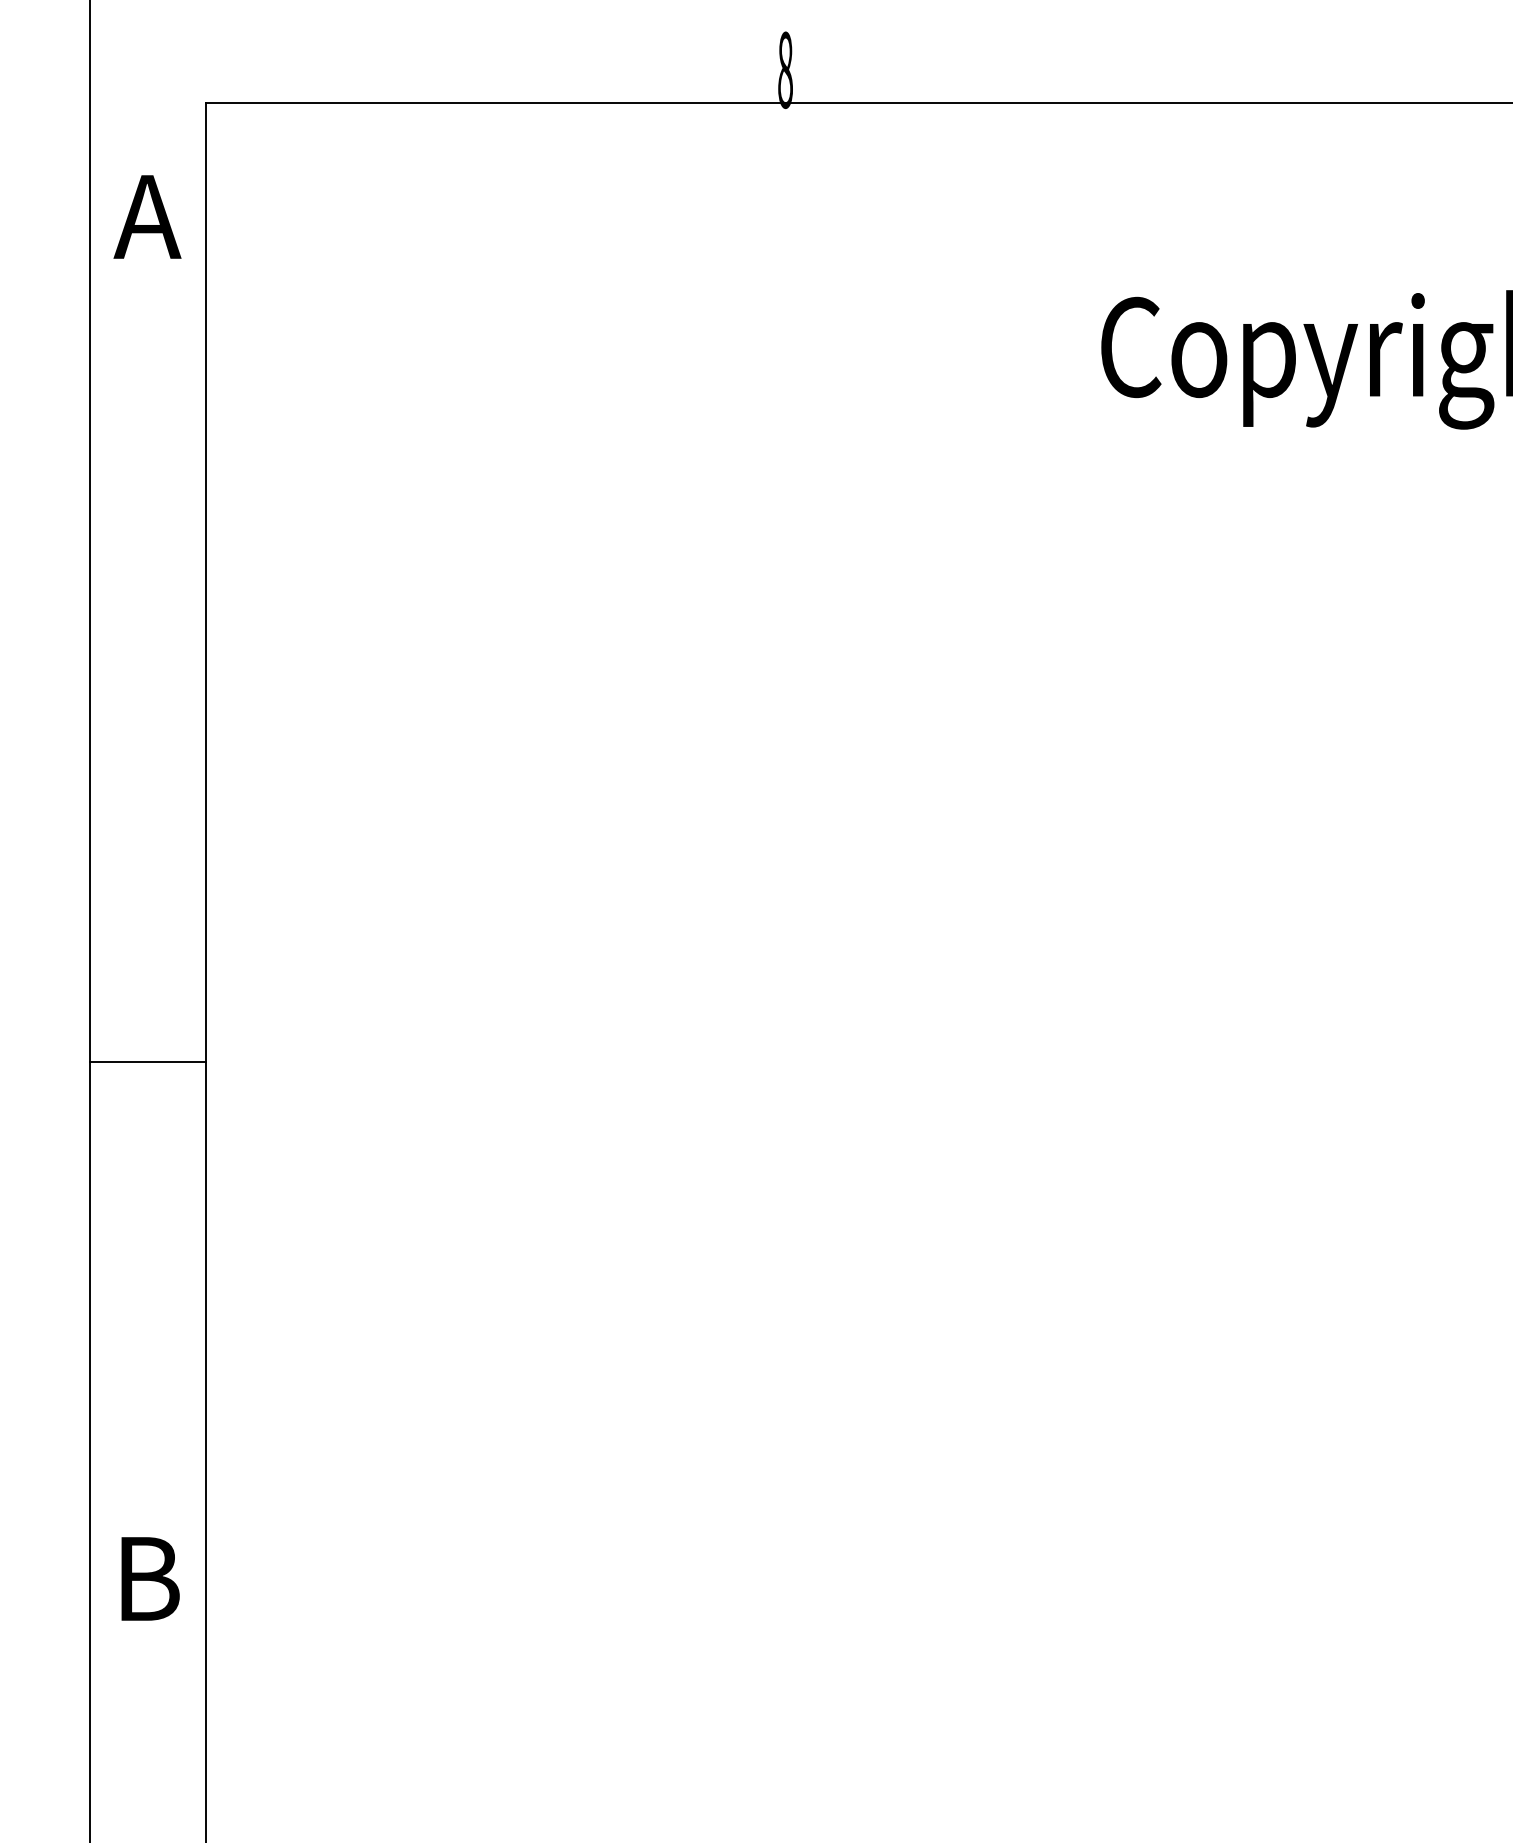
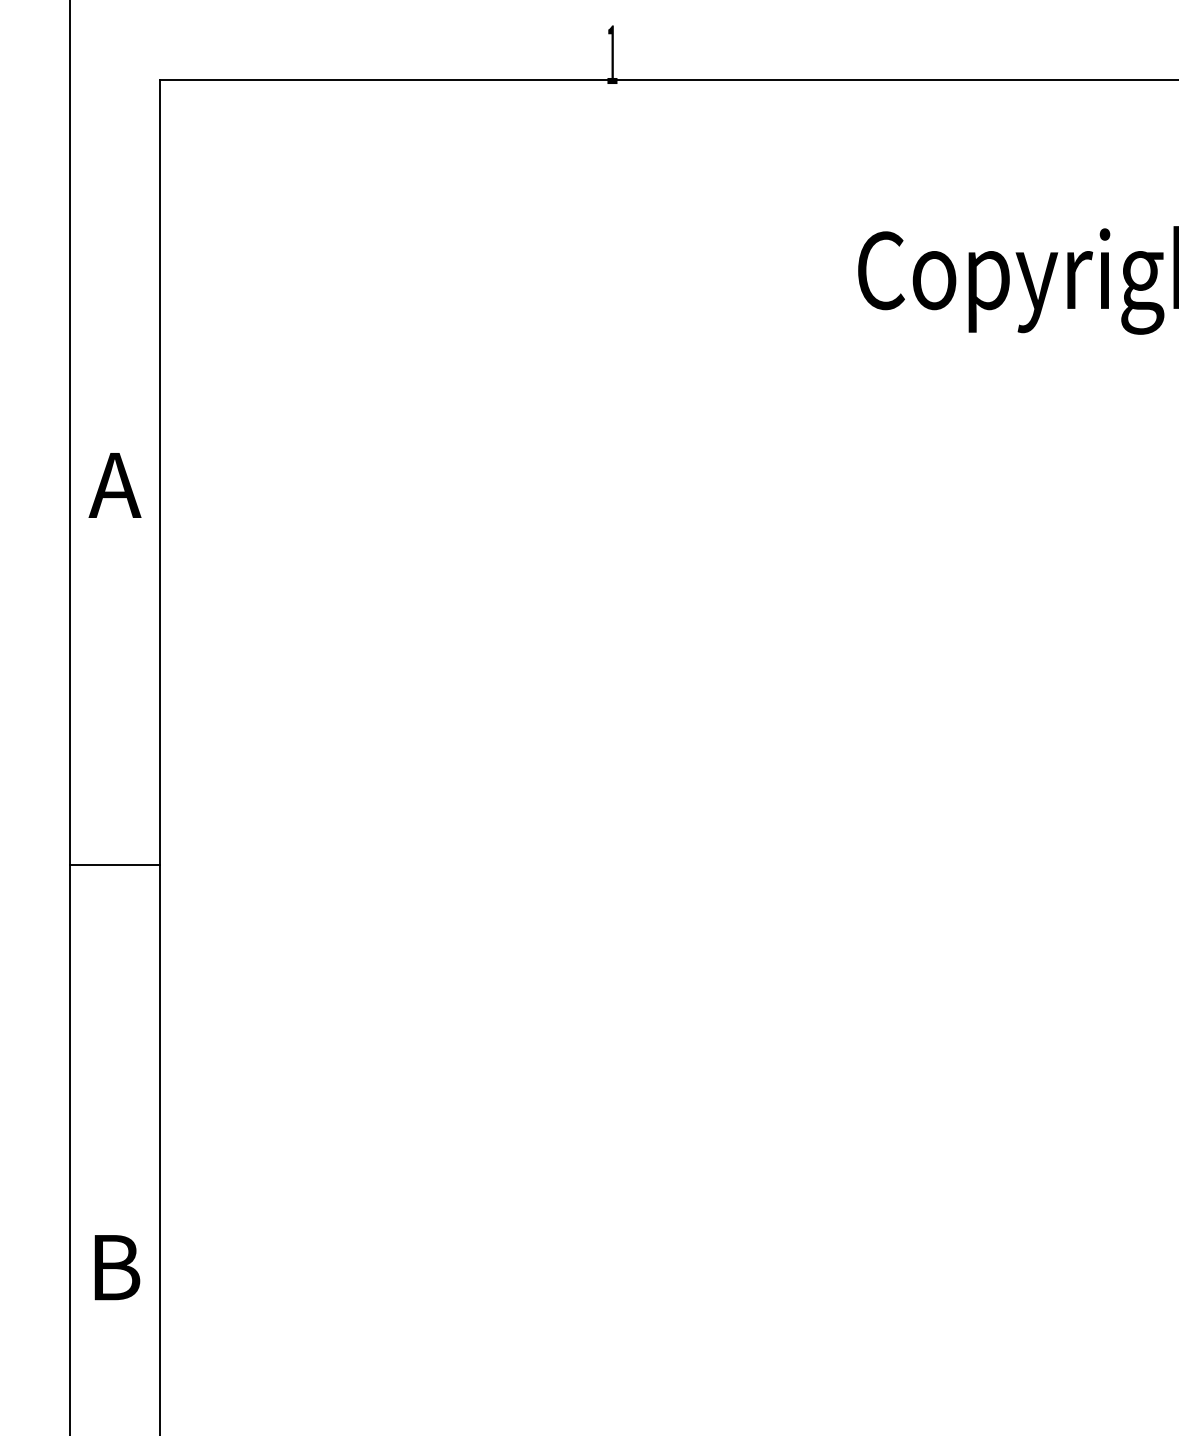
text: (785, 70) -> (612, 54), 8 -> 1
text: (147, 216) -> (115, 485), moved
line: (147, 1062) -> (115, 865), moved
text: (150, 1578) -> (117, 1267), moved

